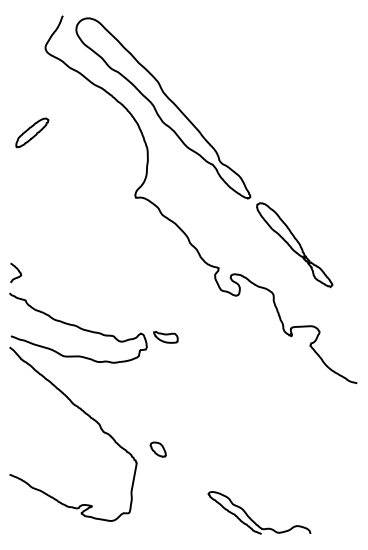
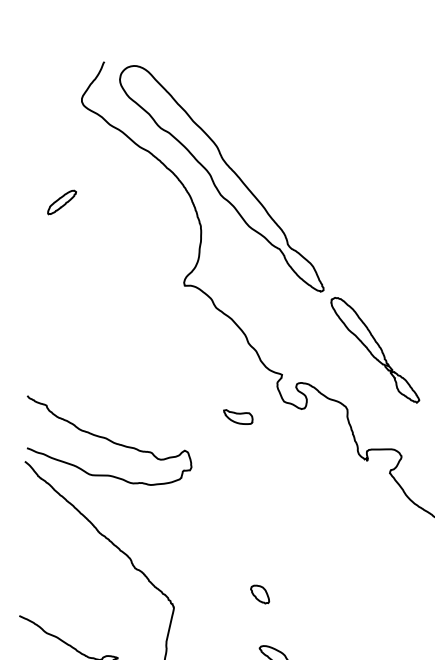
part: (32, 132) -> (62, 201), size x0.7
curve: (18, 272) -> (39, 371), removed
part: (165, 337) -> (237, 417), moved
part: (157, 449) -> (259, 594), moved

